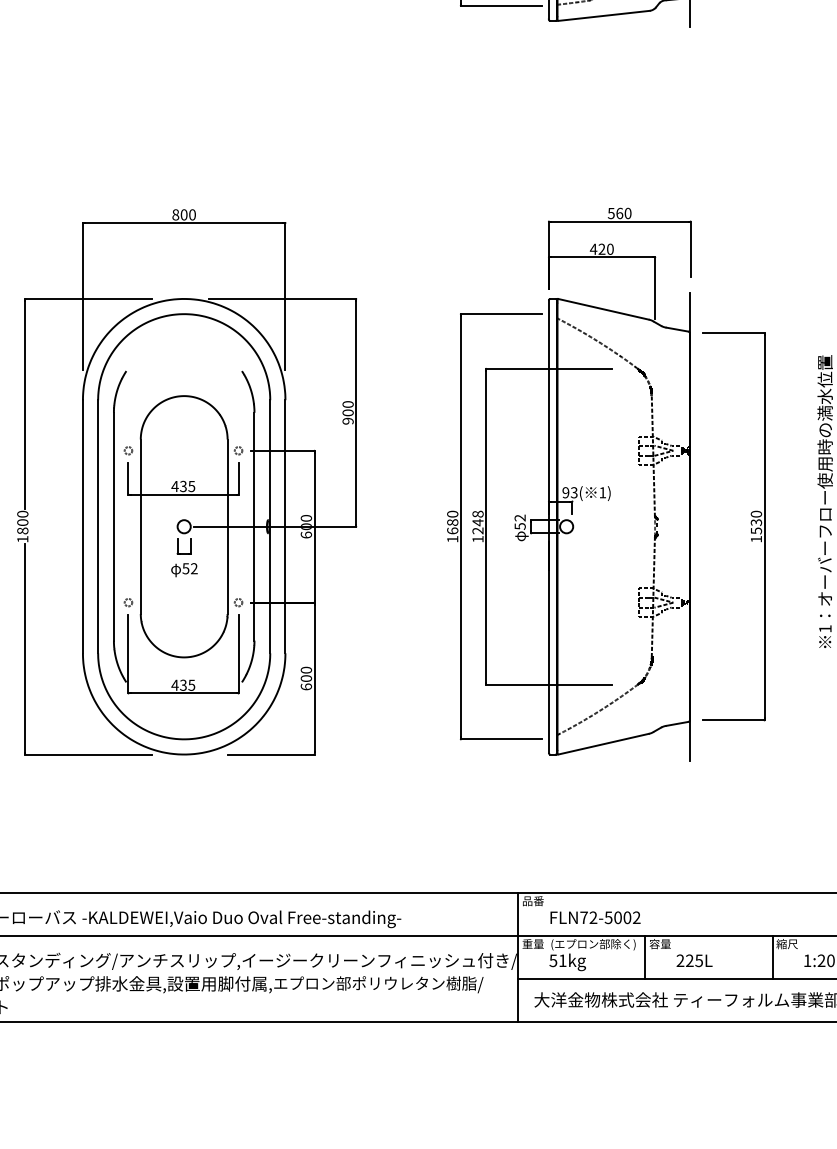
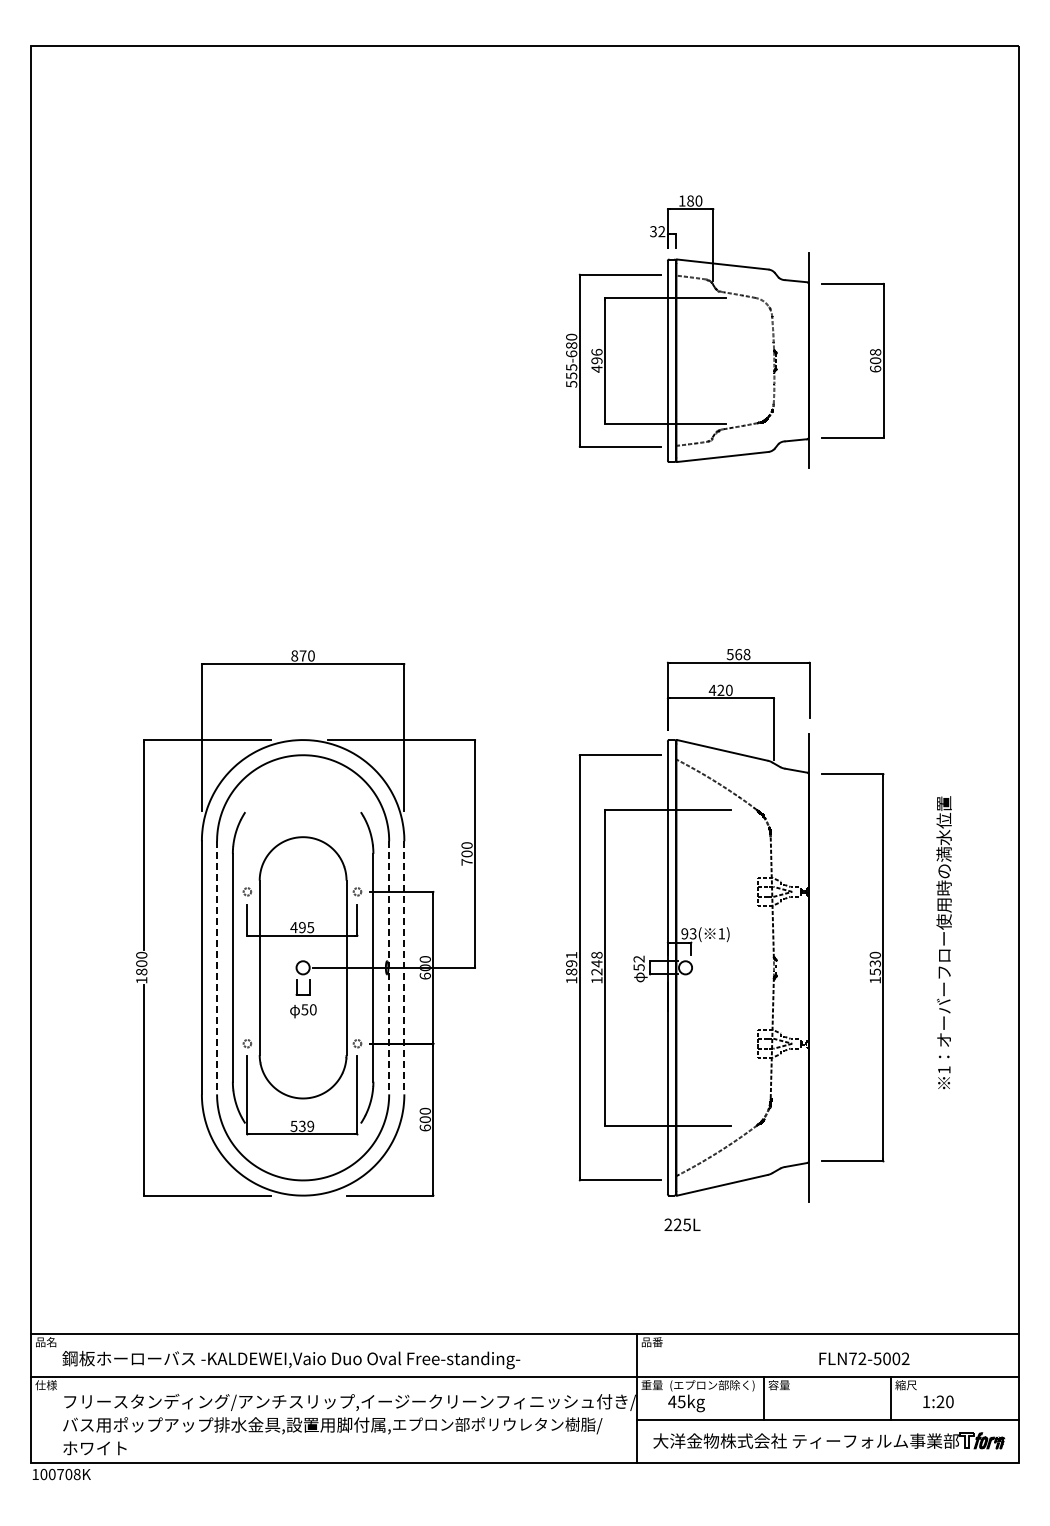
text: (627, 213) -> (746, 654), 560 -> 568
text: (183, 214) -> (302, 655), 800 -> 870
text: (347, 421) -> (466, 862), 900 -> 700
text: (183, 486) -> (302, 927), 435 -> 495
text: (452, 522) -> (571, 963), 1680 -> 1891
line: (98, 526) -> (217, 967), solid -> dashed
line: (270, 526) -> (389, 967), solid -> dashed
line: (285, 526) -> (404, 967), solid -> dashed
text: (193, 568) -> (312, 1009), 52 -> 50
text: (183, 685) -> (302, 1126), 435 -> 539
text: (595, 917) -> (864, 1358), moved
text: (557, 960) -> (676, 1401), 51kg -> 45kg
text: (694, 960) -> (682, 1224), moved

